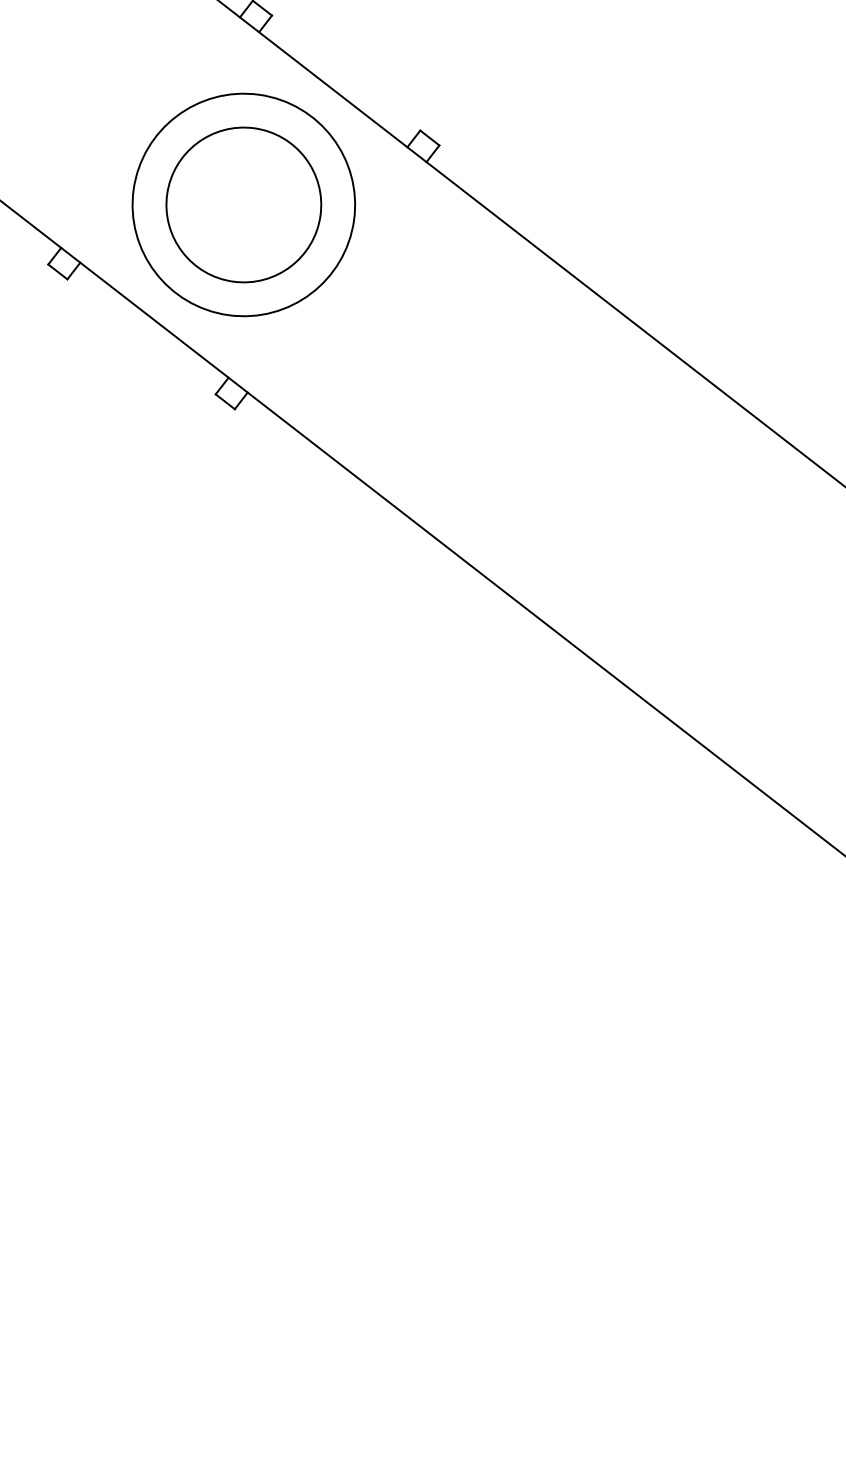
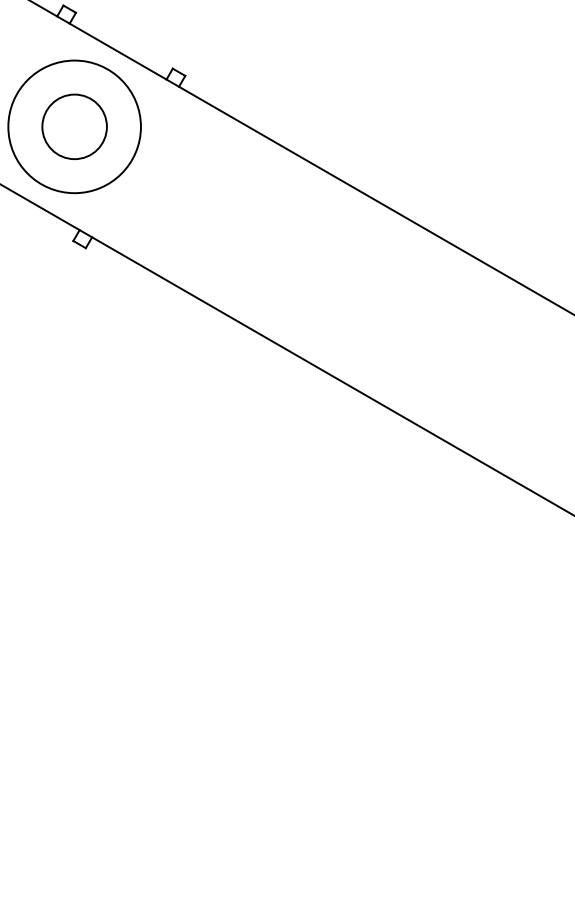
circle: (243, 204) -> (74, 126), size x0.7

